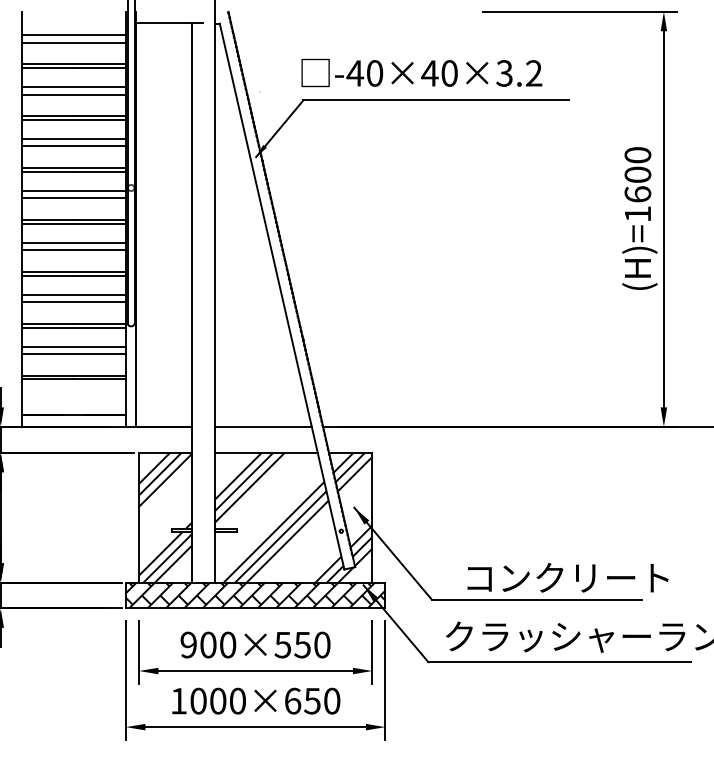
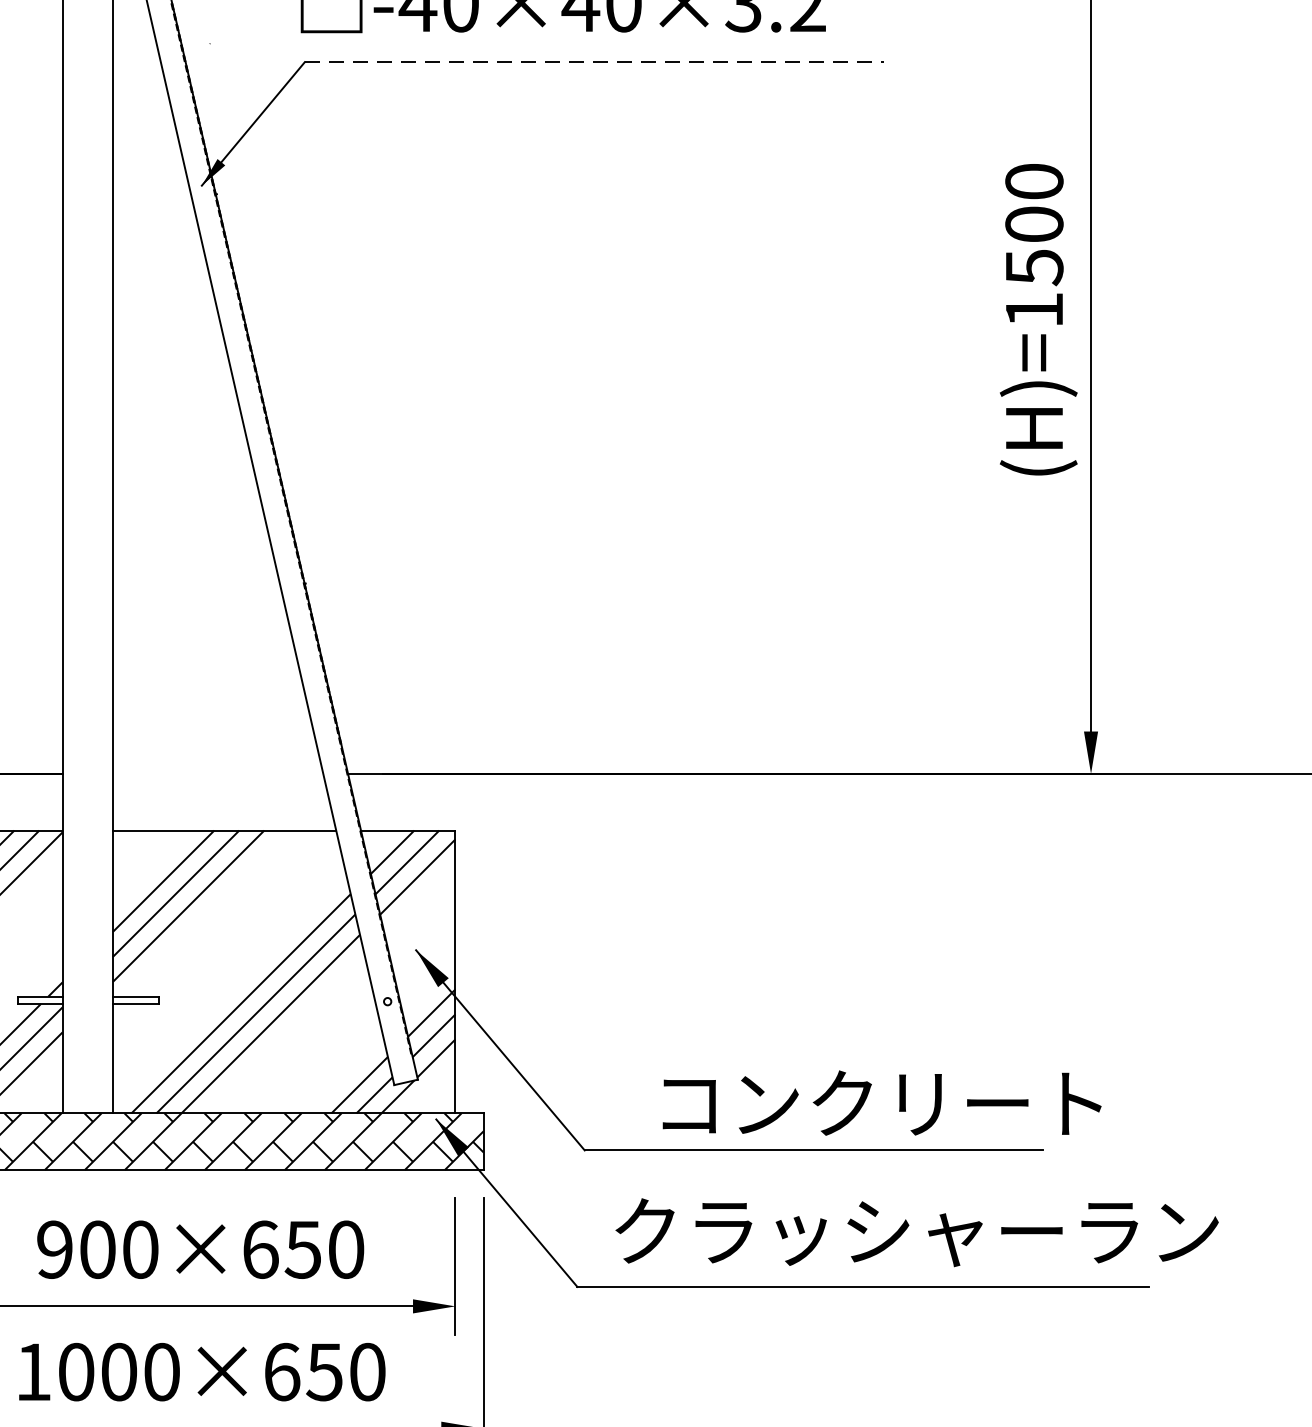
line: (436, 100) -> (595, 62), solid -> dashed
text: (637, 194) -> (1033, 267), (H)=1600 -> (H)=1500
line: (263, 426) -> (217, 773), removed
text: (282, 644) -> (259, 1248), 900×550 -> 900×650

